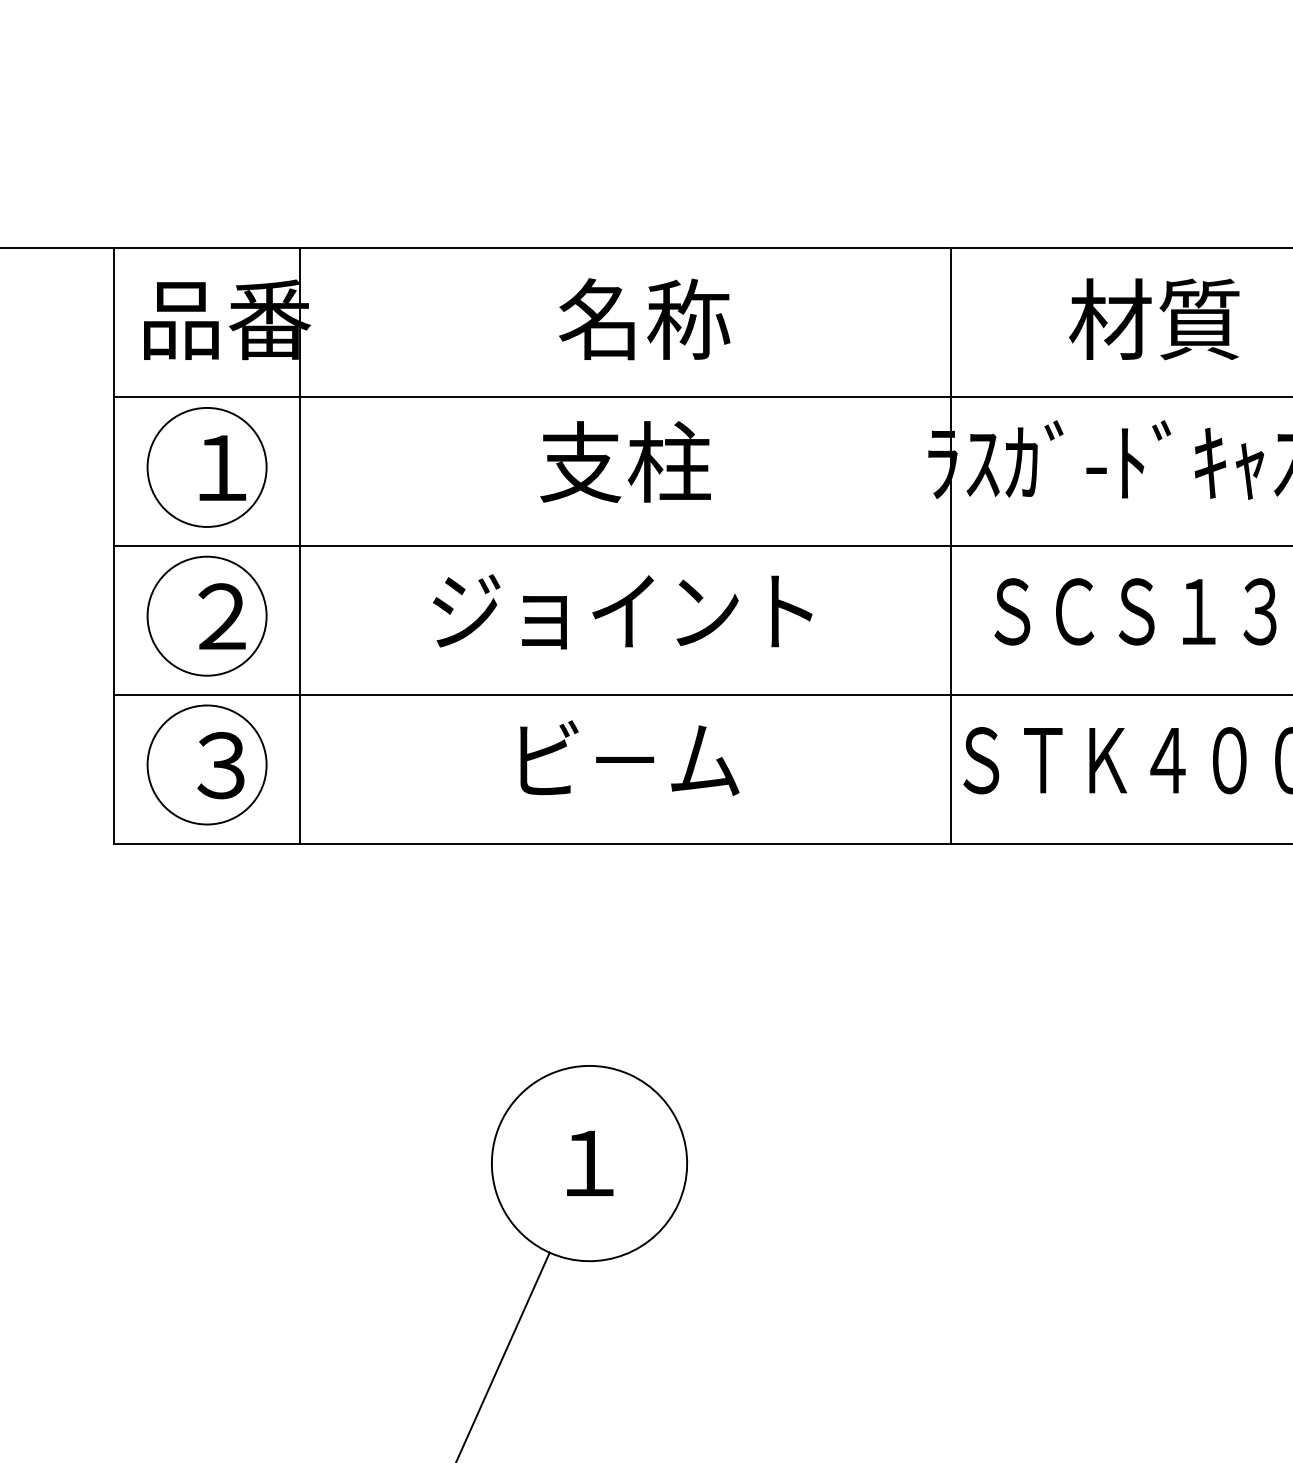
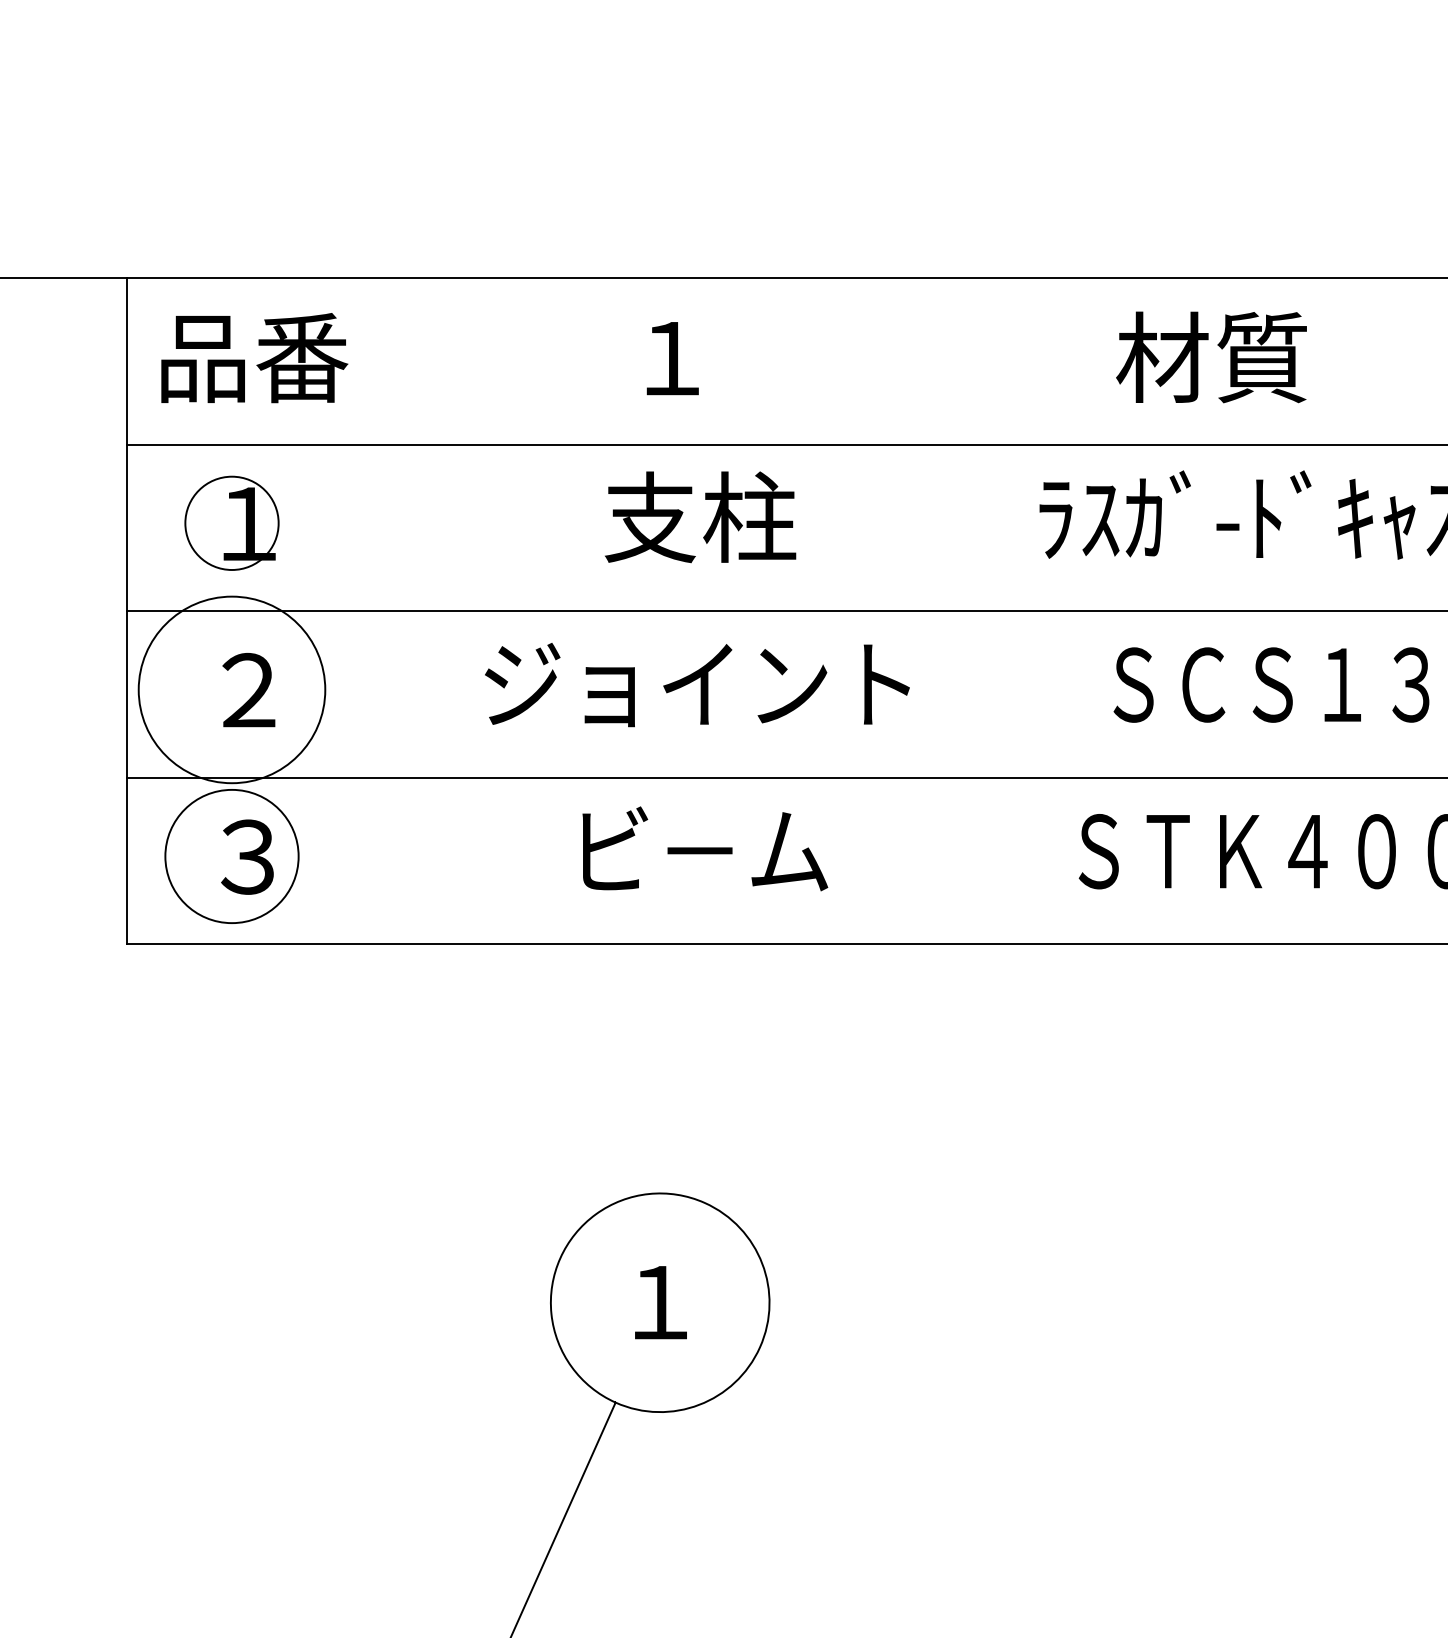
text: (644, 319) -> (721, 357), 名称 -> １
text: (1154, 319) -> (1211, 357), moved
circle: (206, 466) -> (231, 522), size x0.7
line: (299, 546) -> (335, 611), removed
line: (950, 546) -> (1064, 611), removed
circle: (206, 615) -> (231, 689), size x1.4

